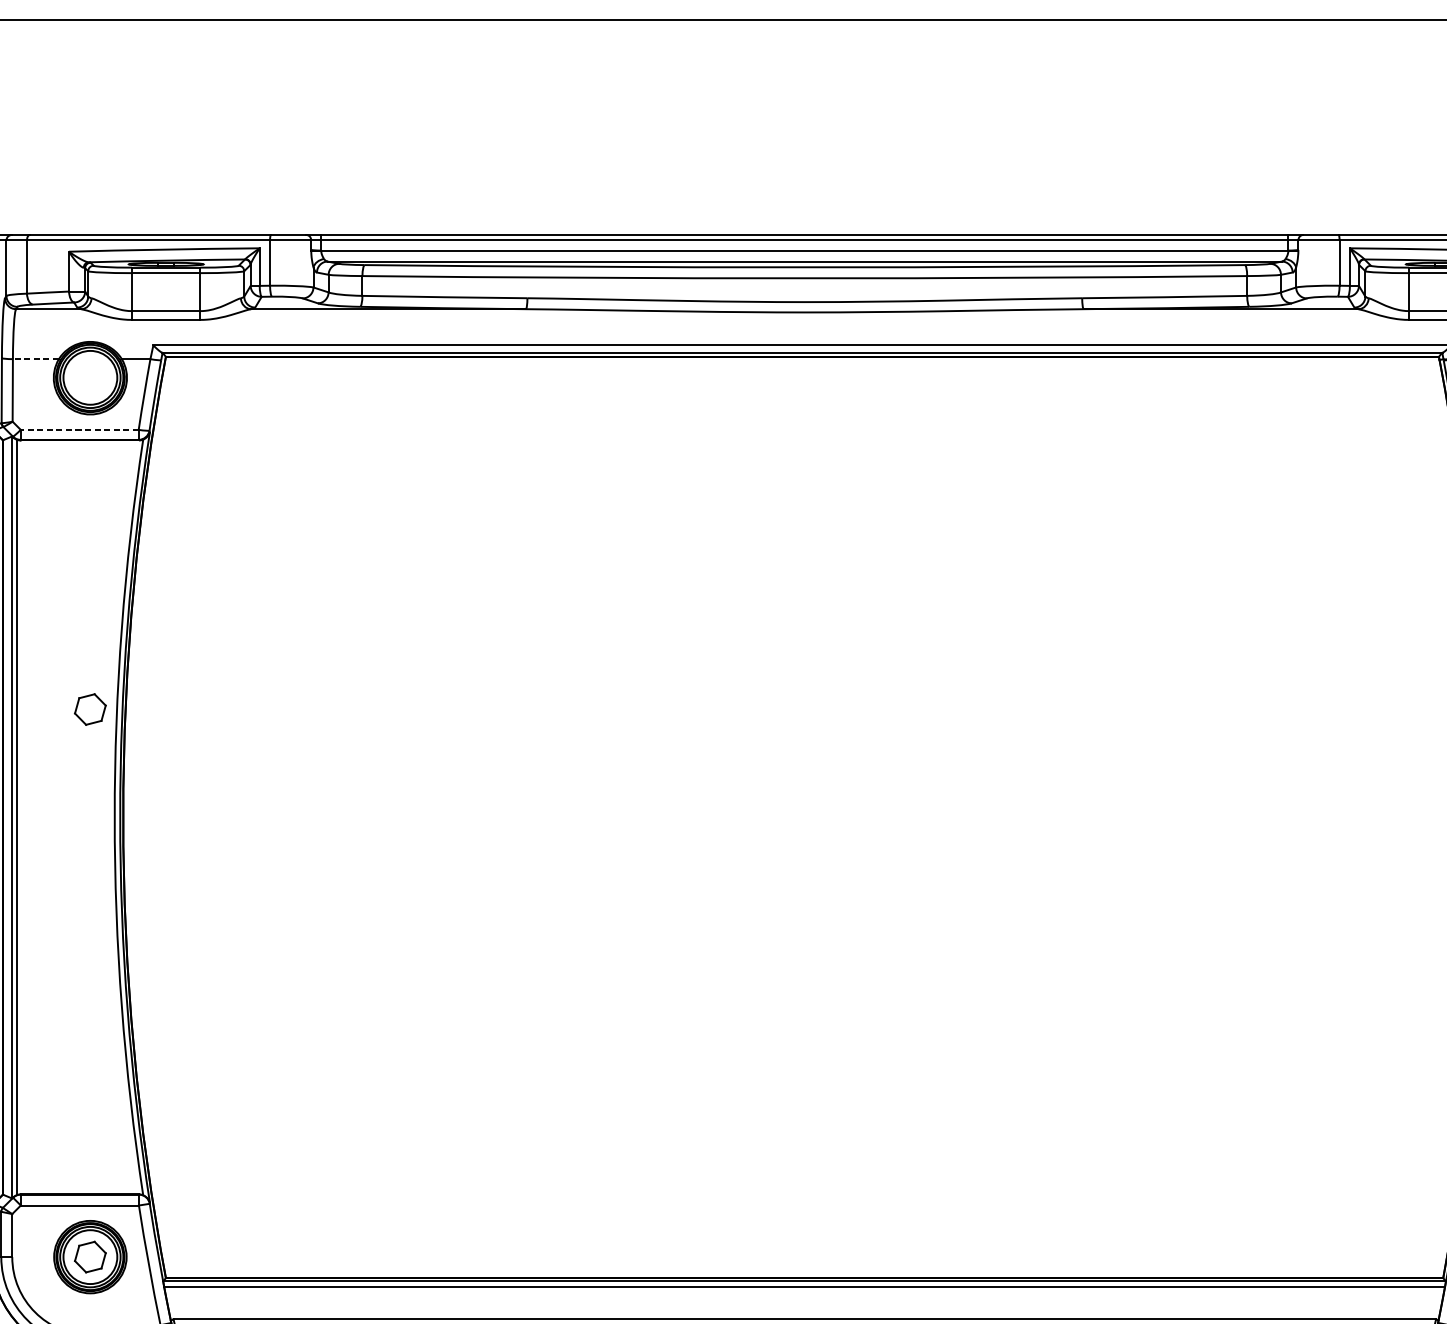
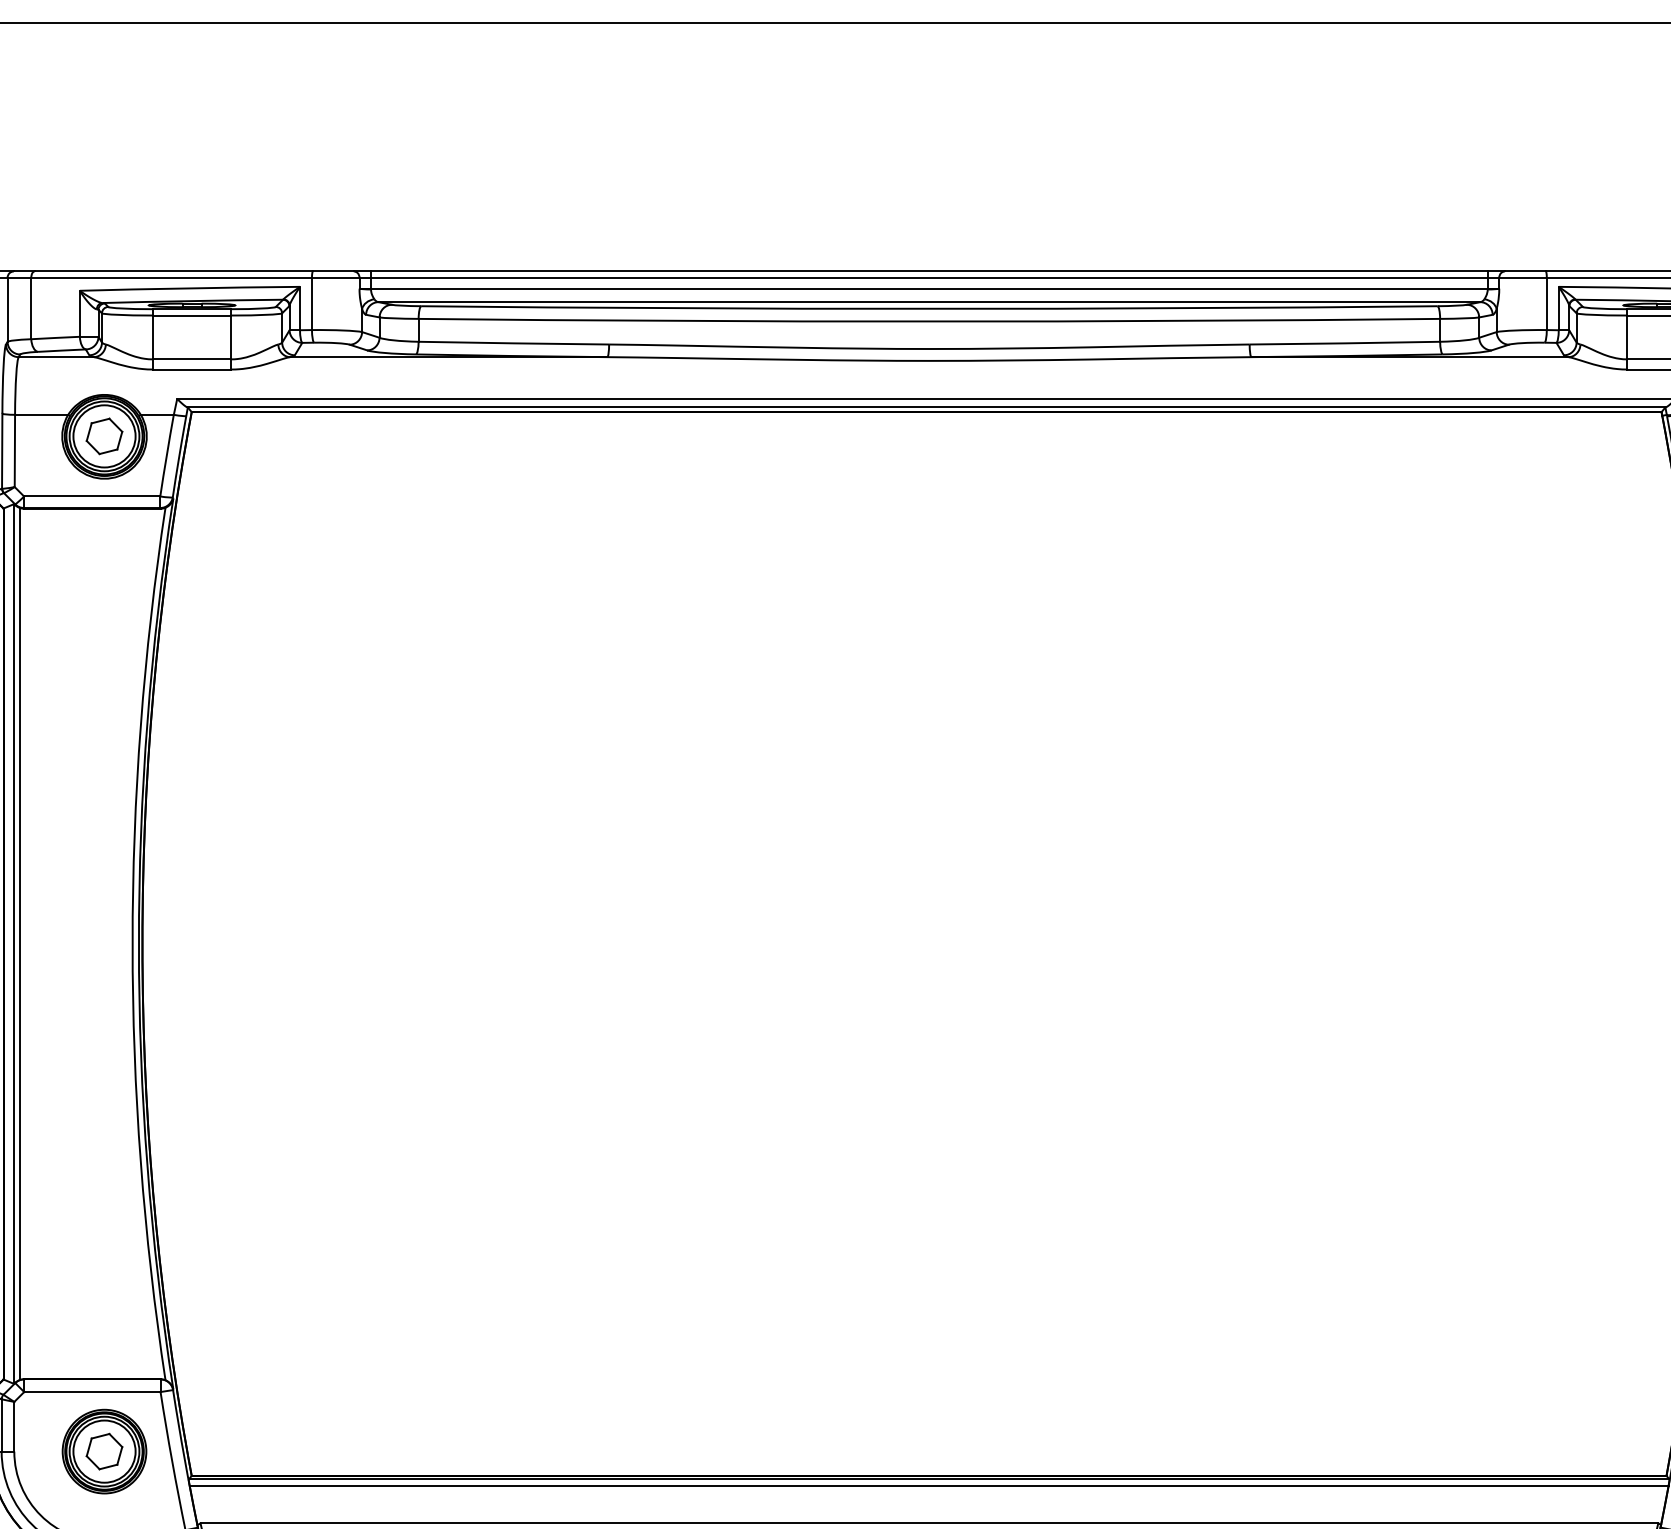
line: (35, 358) -> (41, 414), dashed -> solid
line: (79, 429) -> (91, 496), dashed -> solid
part: (90, 709) -> (104, 436), moved

